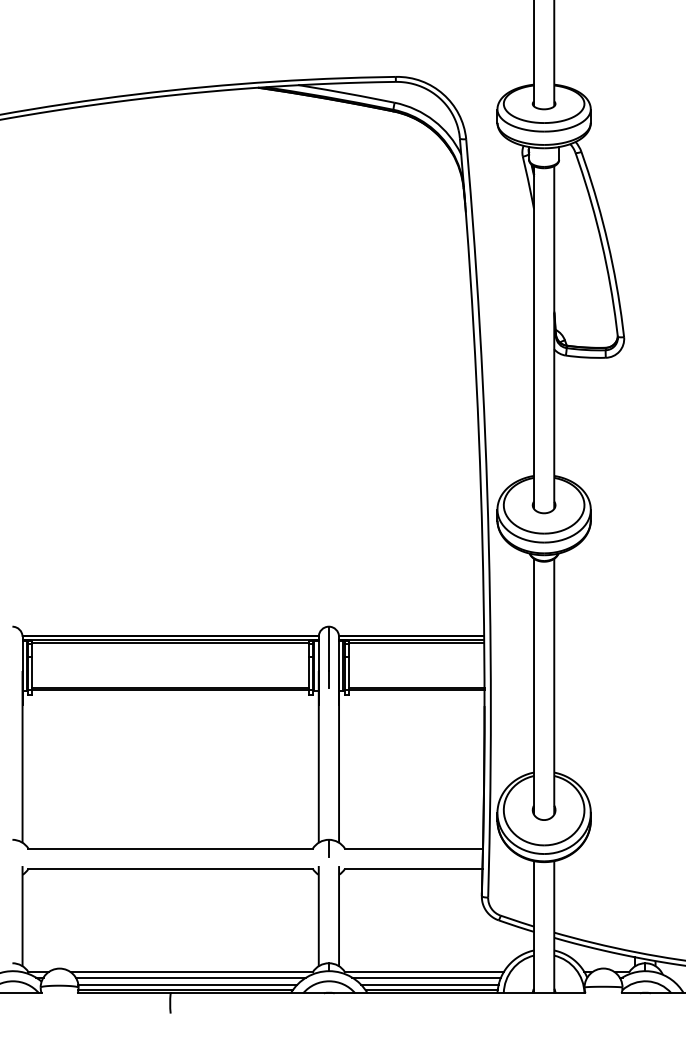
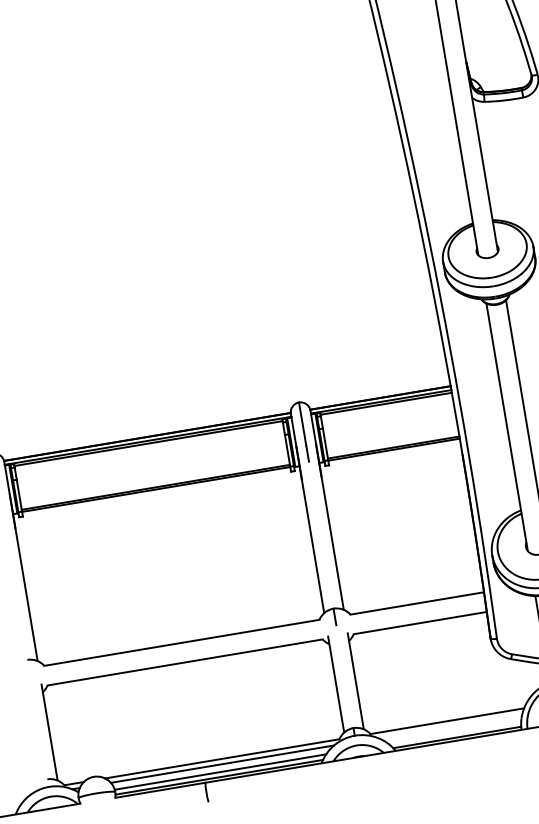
line: (426, 977) -> (450, 726), removed
line: (429, 985) -> (454, 733), removed

